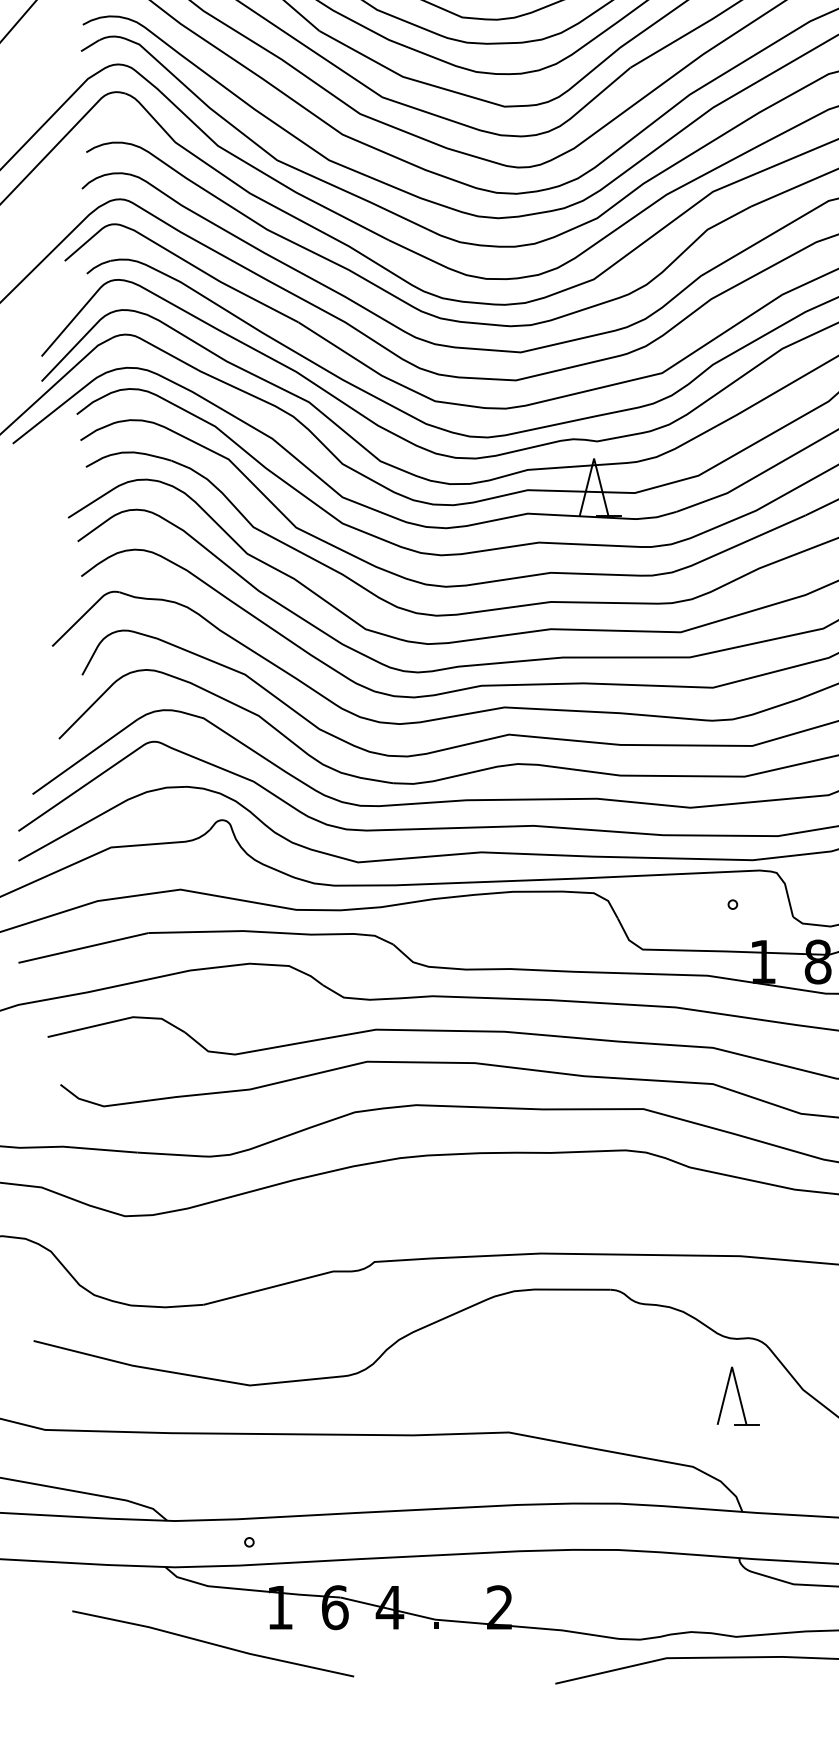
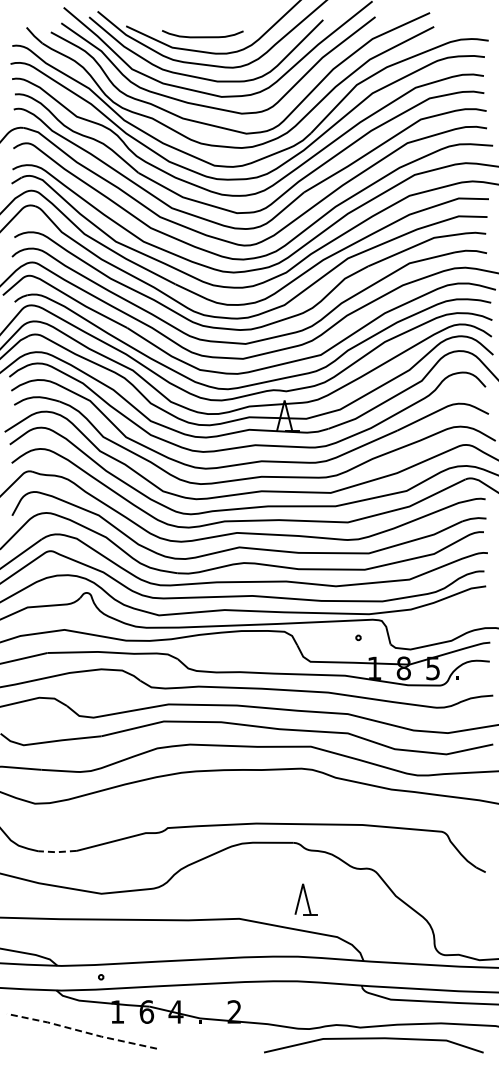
line: (165, 1307) -> (56, 852), solid -> dashed
part: (736, 1396) -> (305, 899), moved
line: (212, 1644) -> (81, 1031), solid -> dashed

